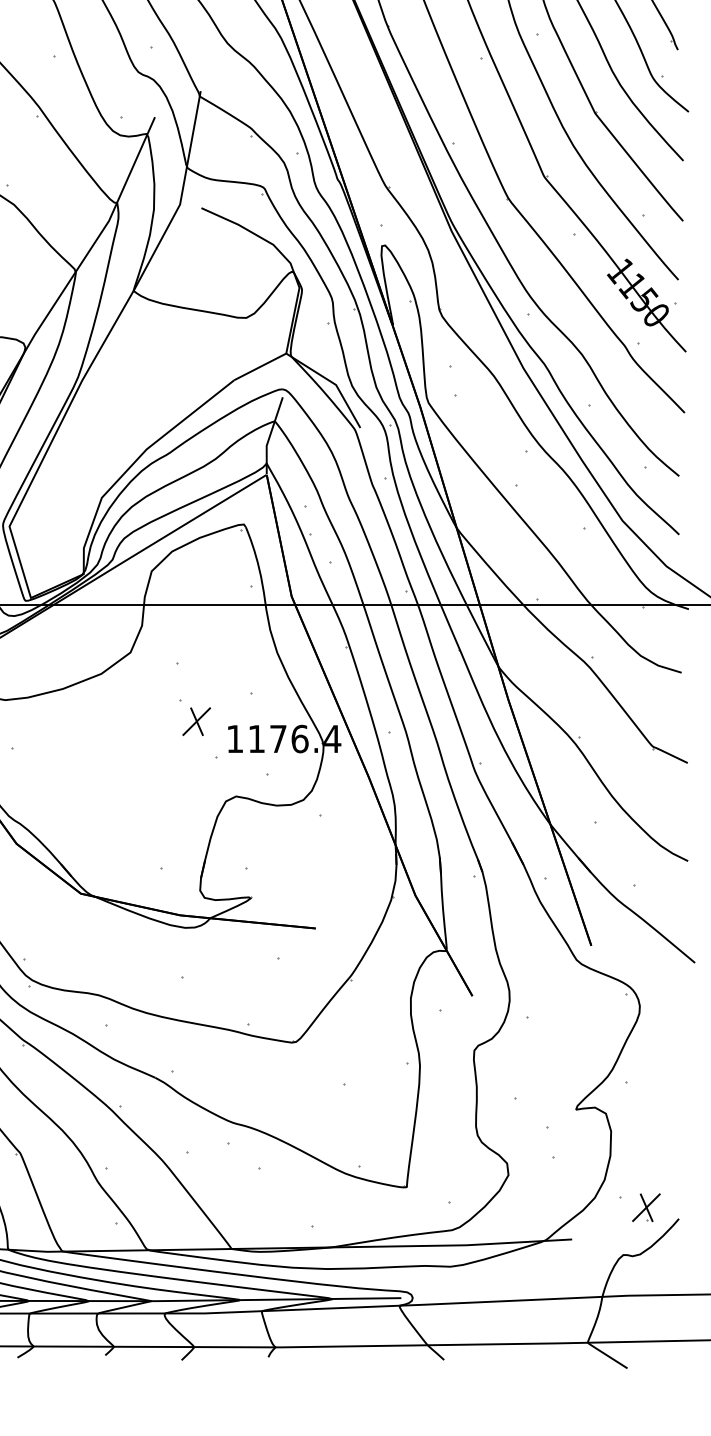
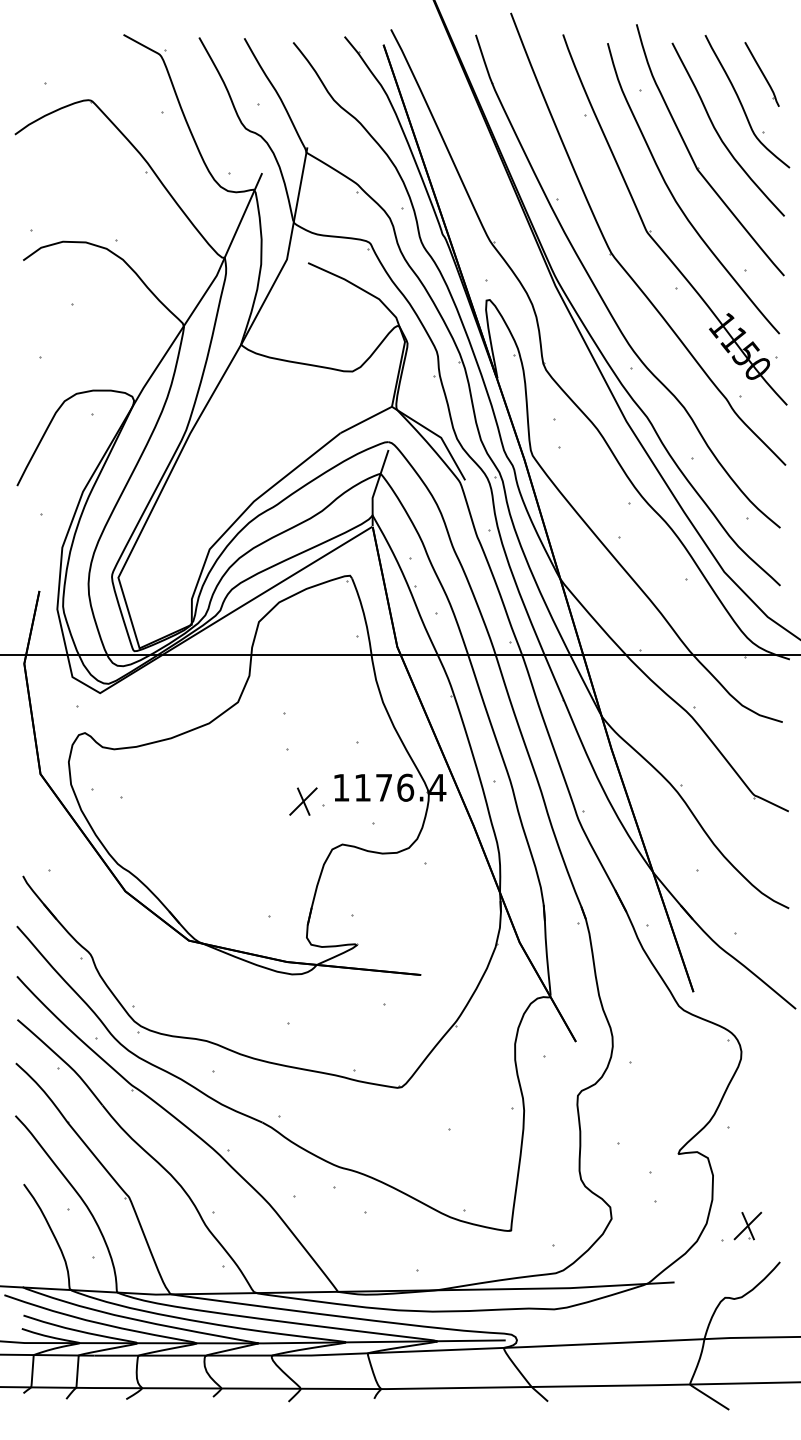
part: (196, 721) -> (303, 801), moved
part: (645, 1207) -> (747, 1225), moved

